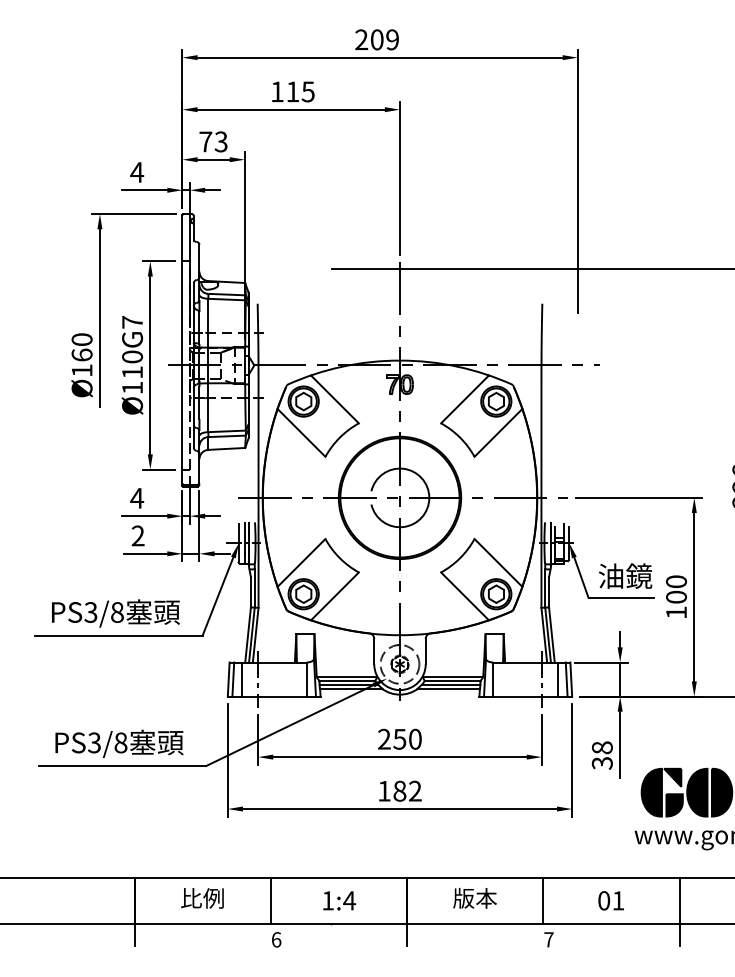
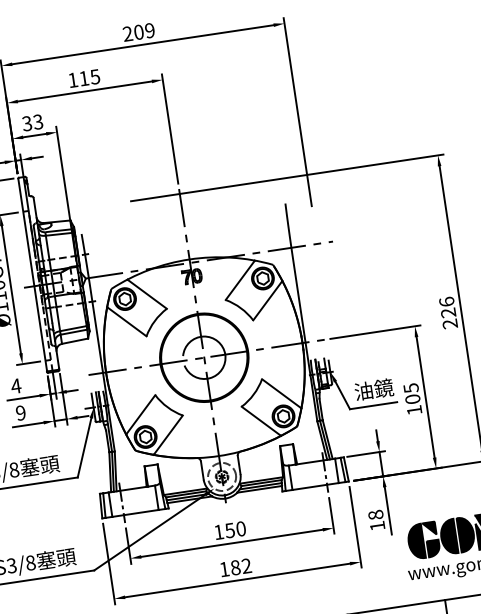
text: (205, 141) -> (26, 123), 73 -> 33
text: (137, 535) -> (20, 412), 2 -> 9
text: (676, 581) -> (411, 388), 100 -> 105
text: (384, 738) -> (218, 531), 250 -> 150
text: (601, 763) -> (376, 526), 38 -> 18

